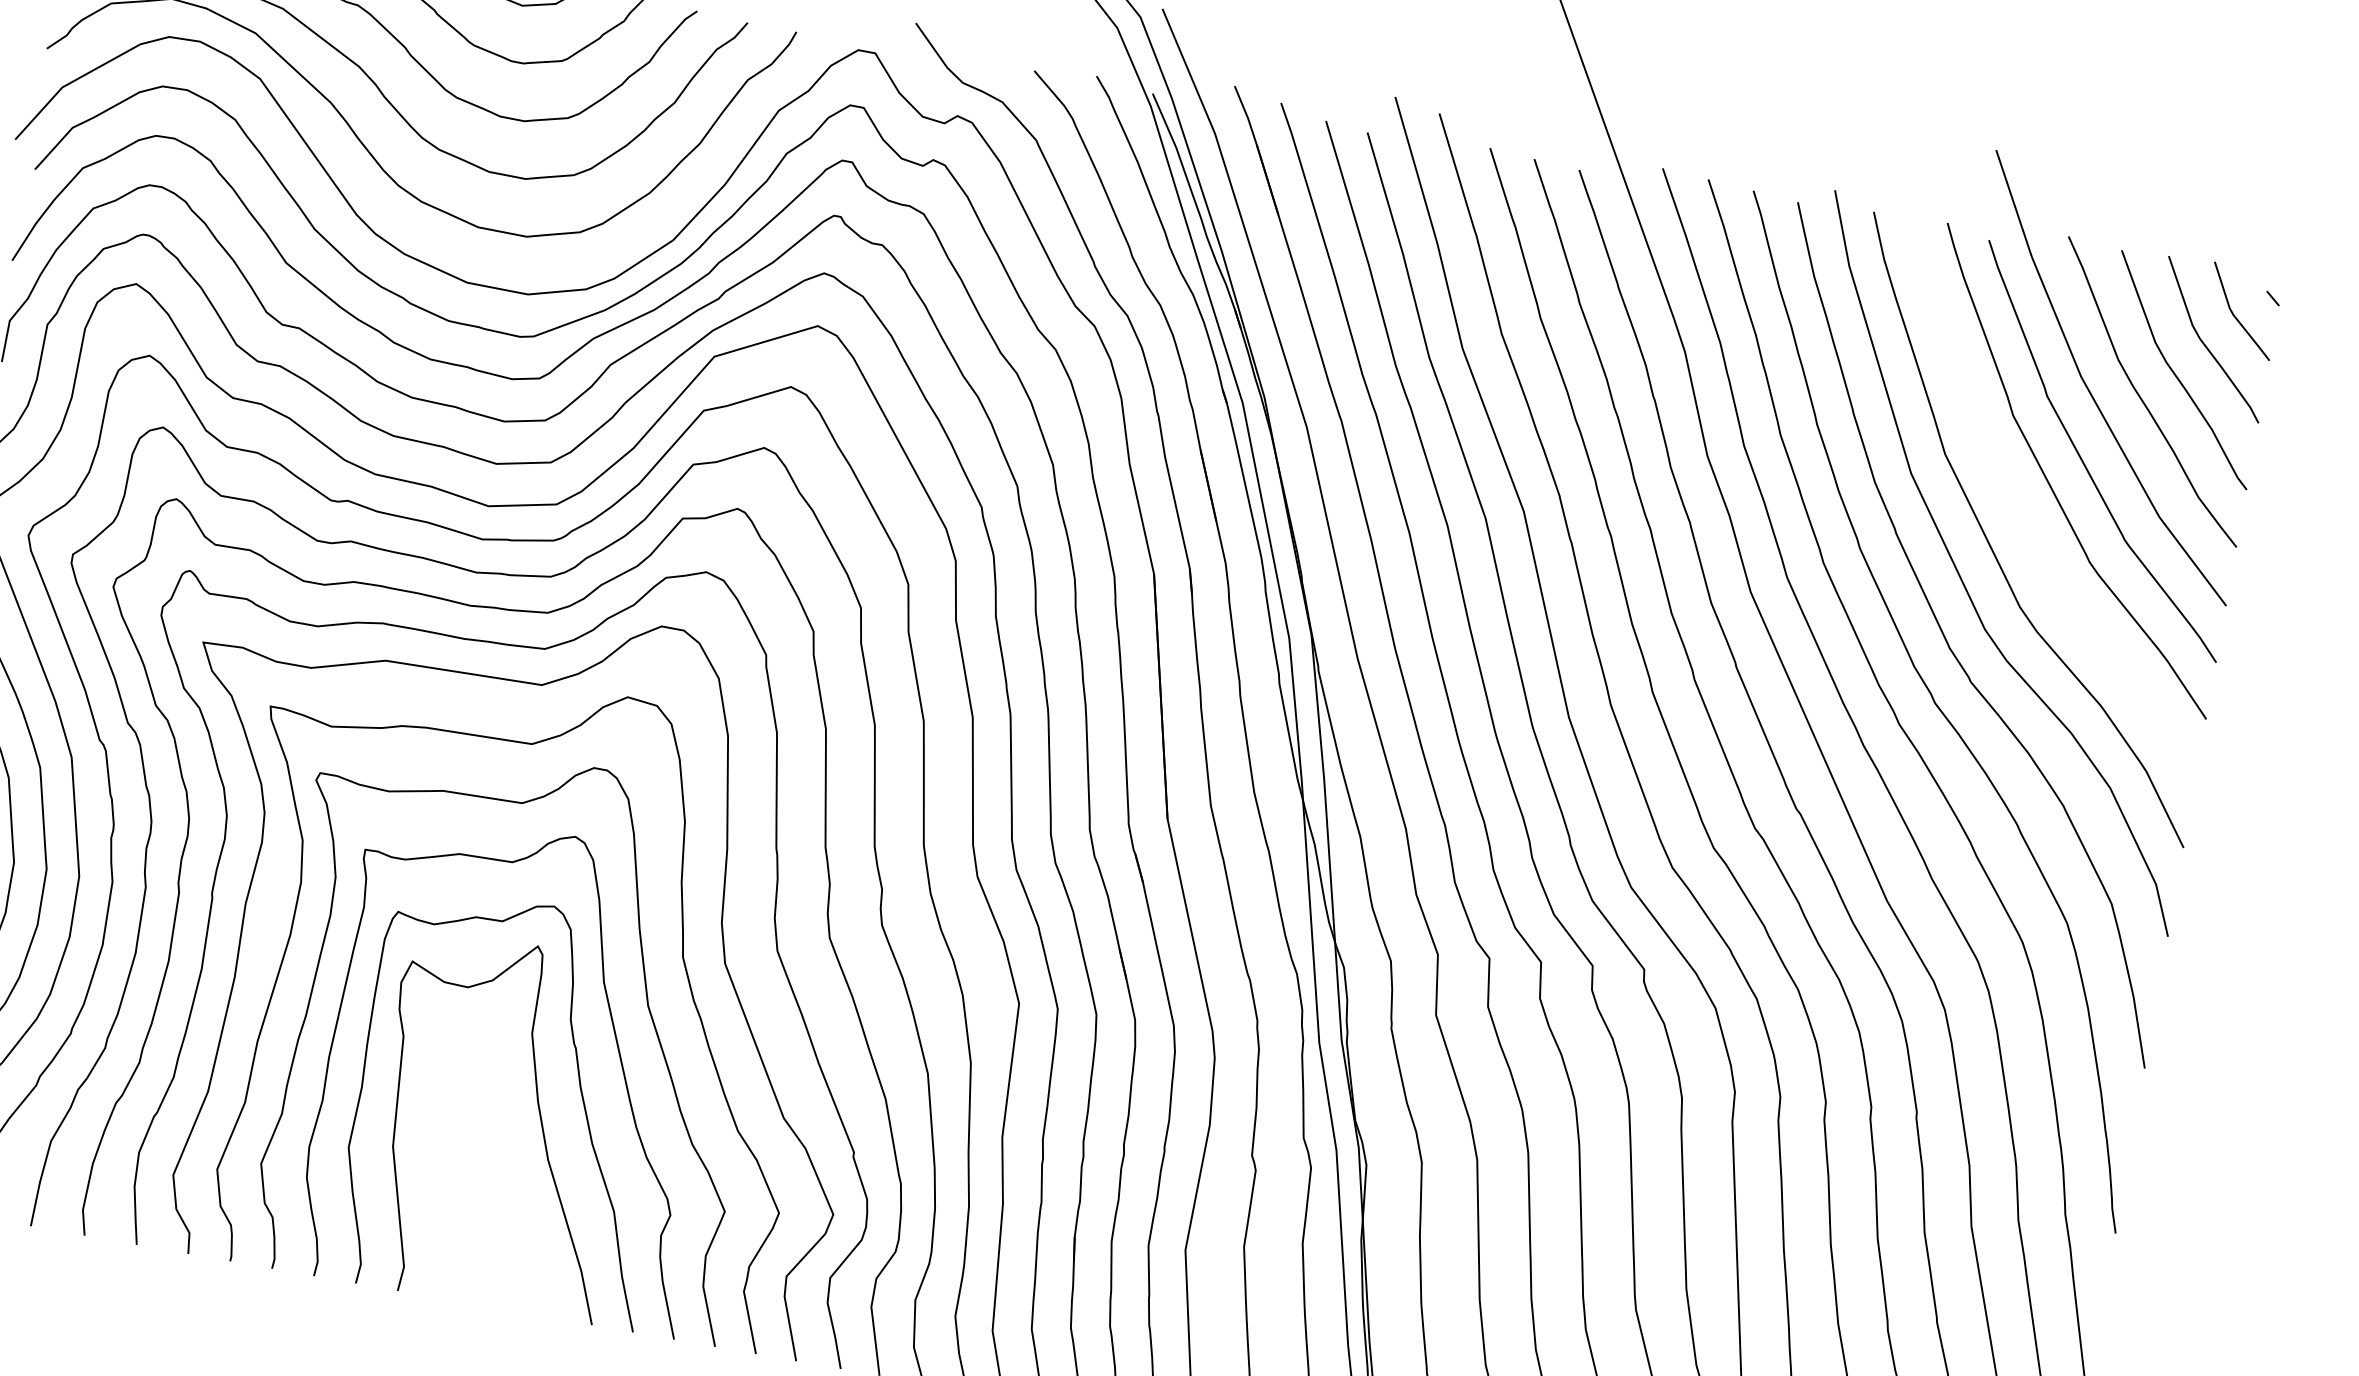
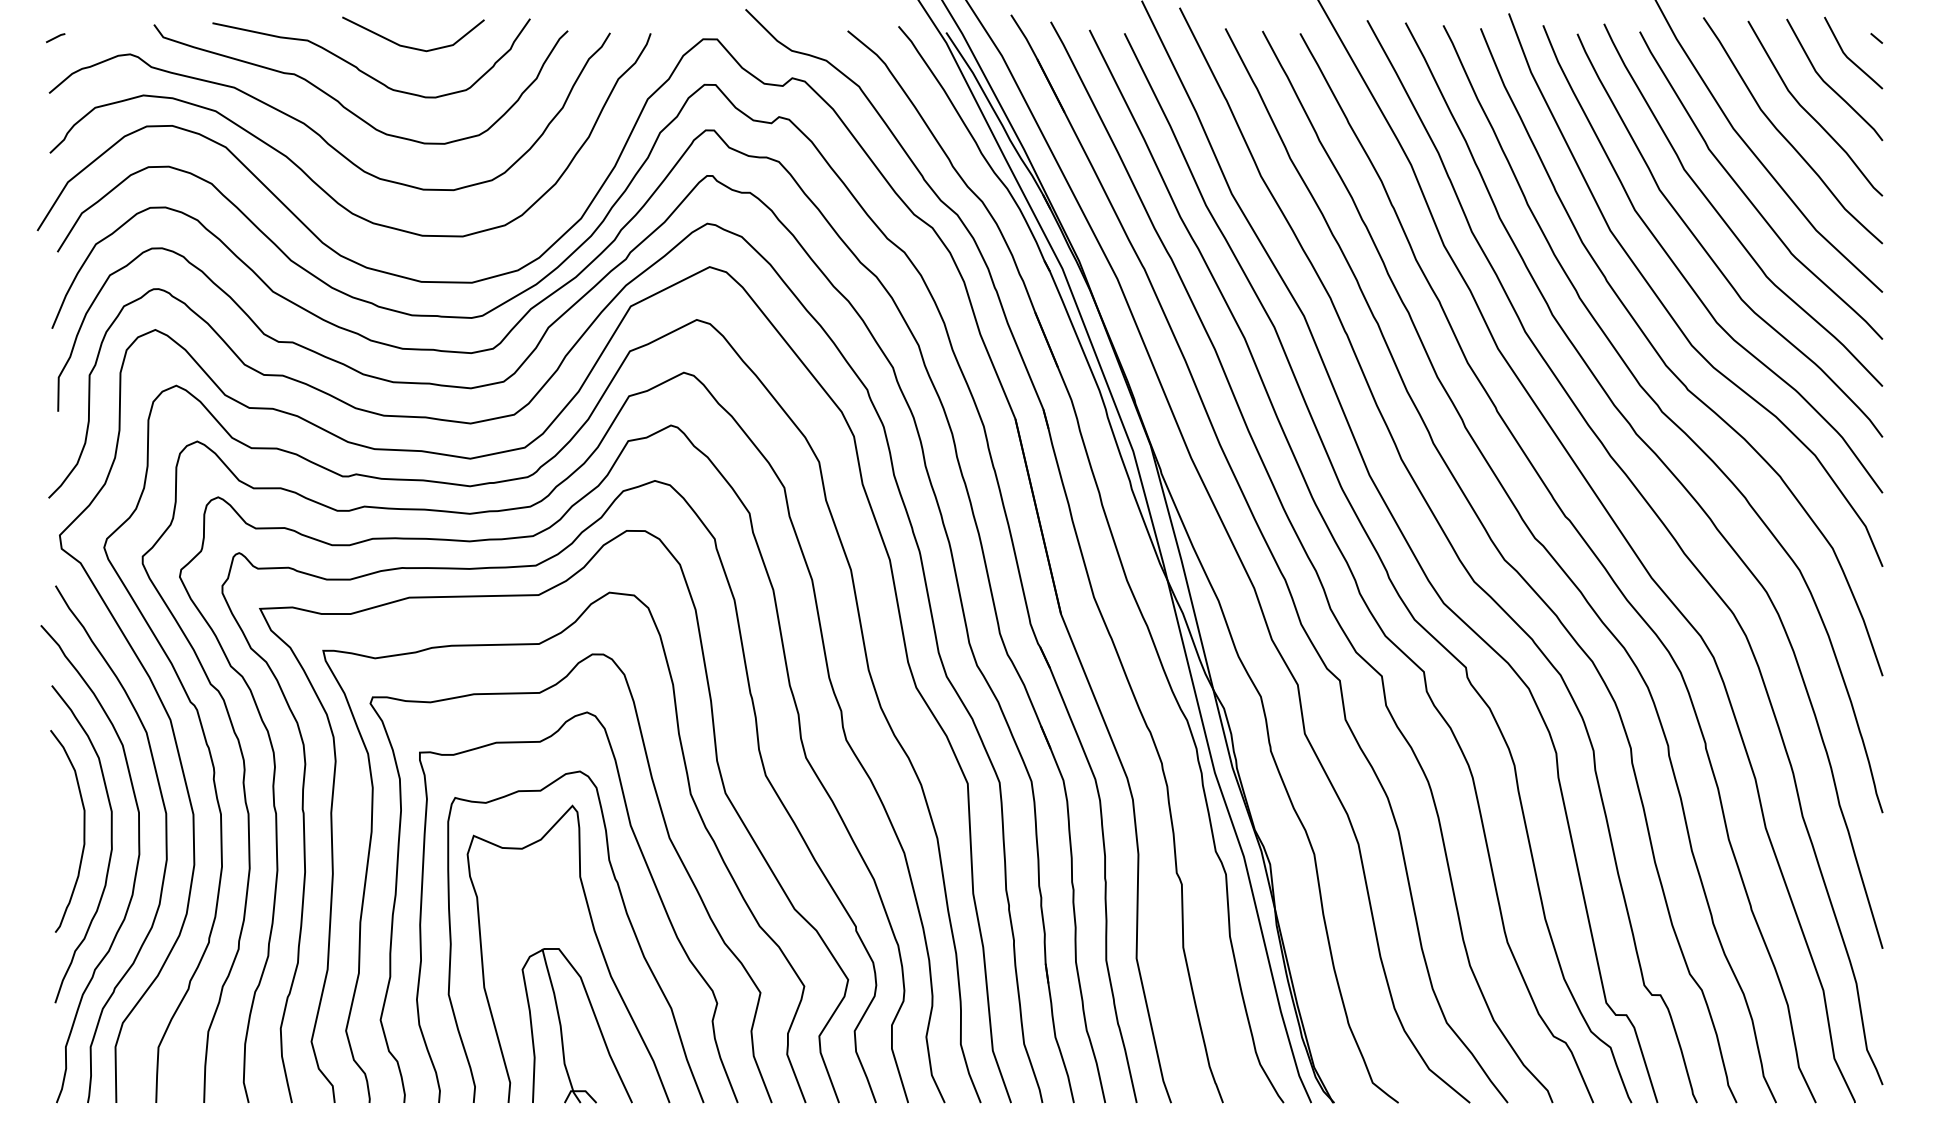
curve: (2023, 519) -> (1707, 251), added
part: (478, 1208) -> (561, 1025), added

